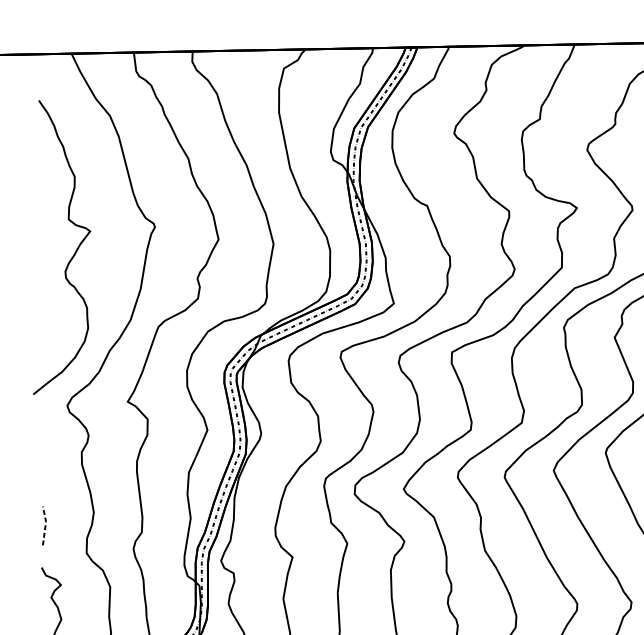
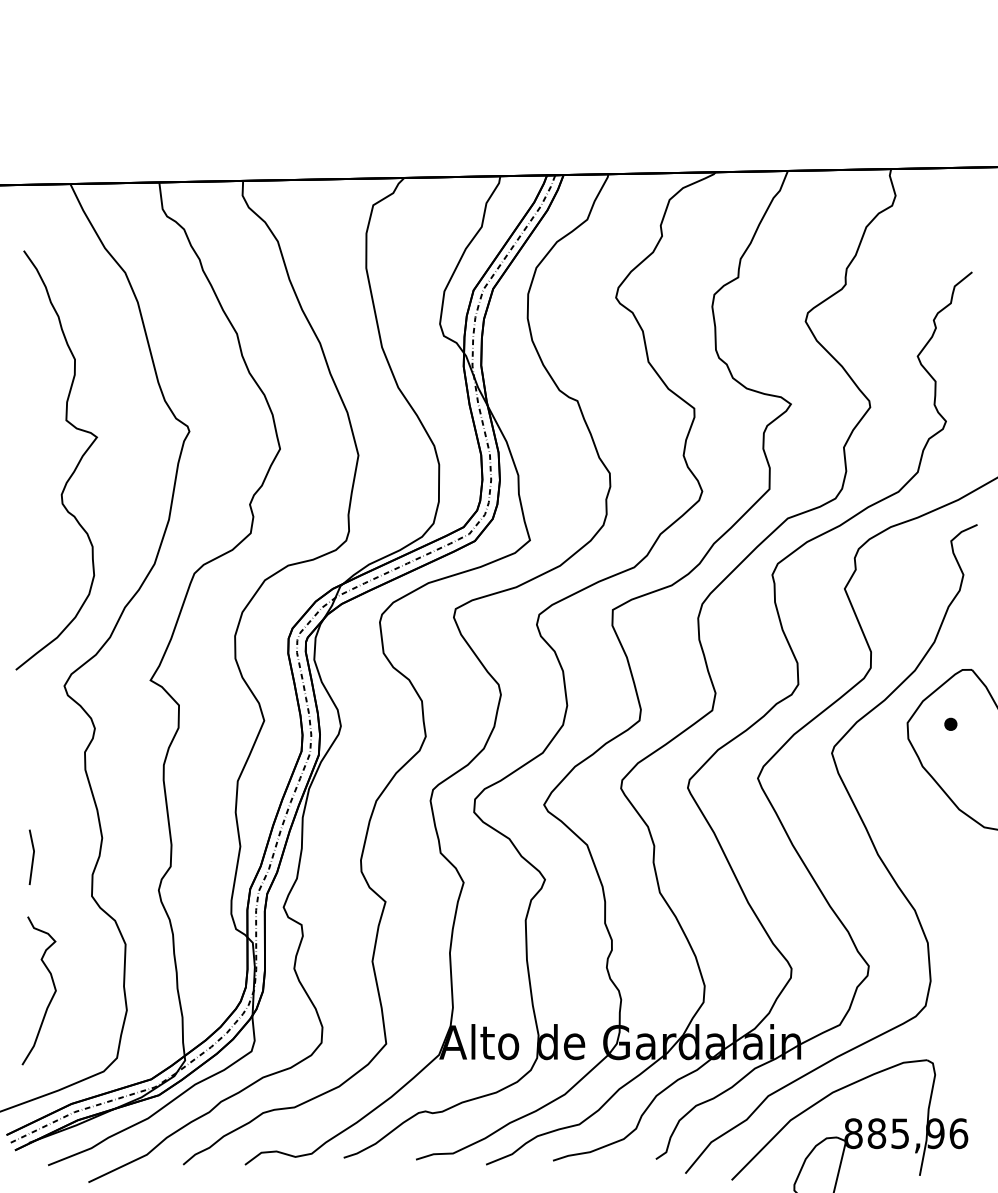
line: (45, 525) -> (33, 856), dashed -> solid

